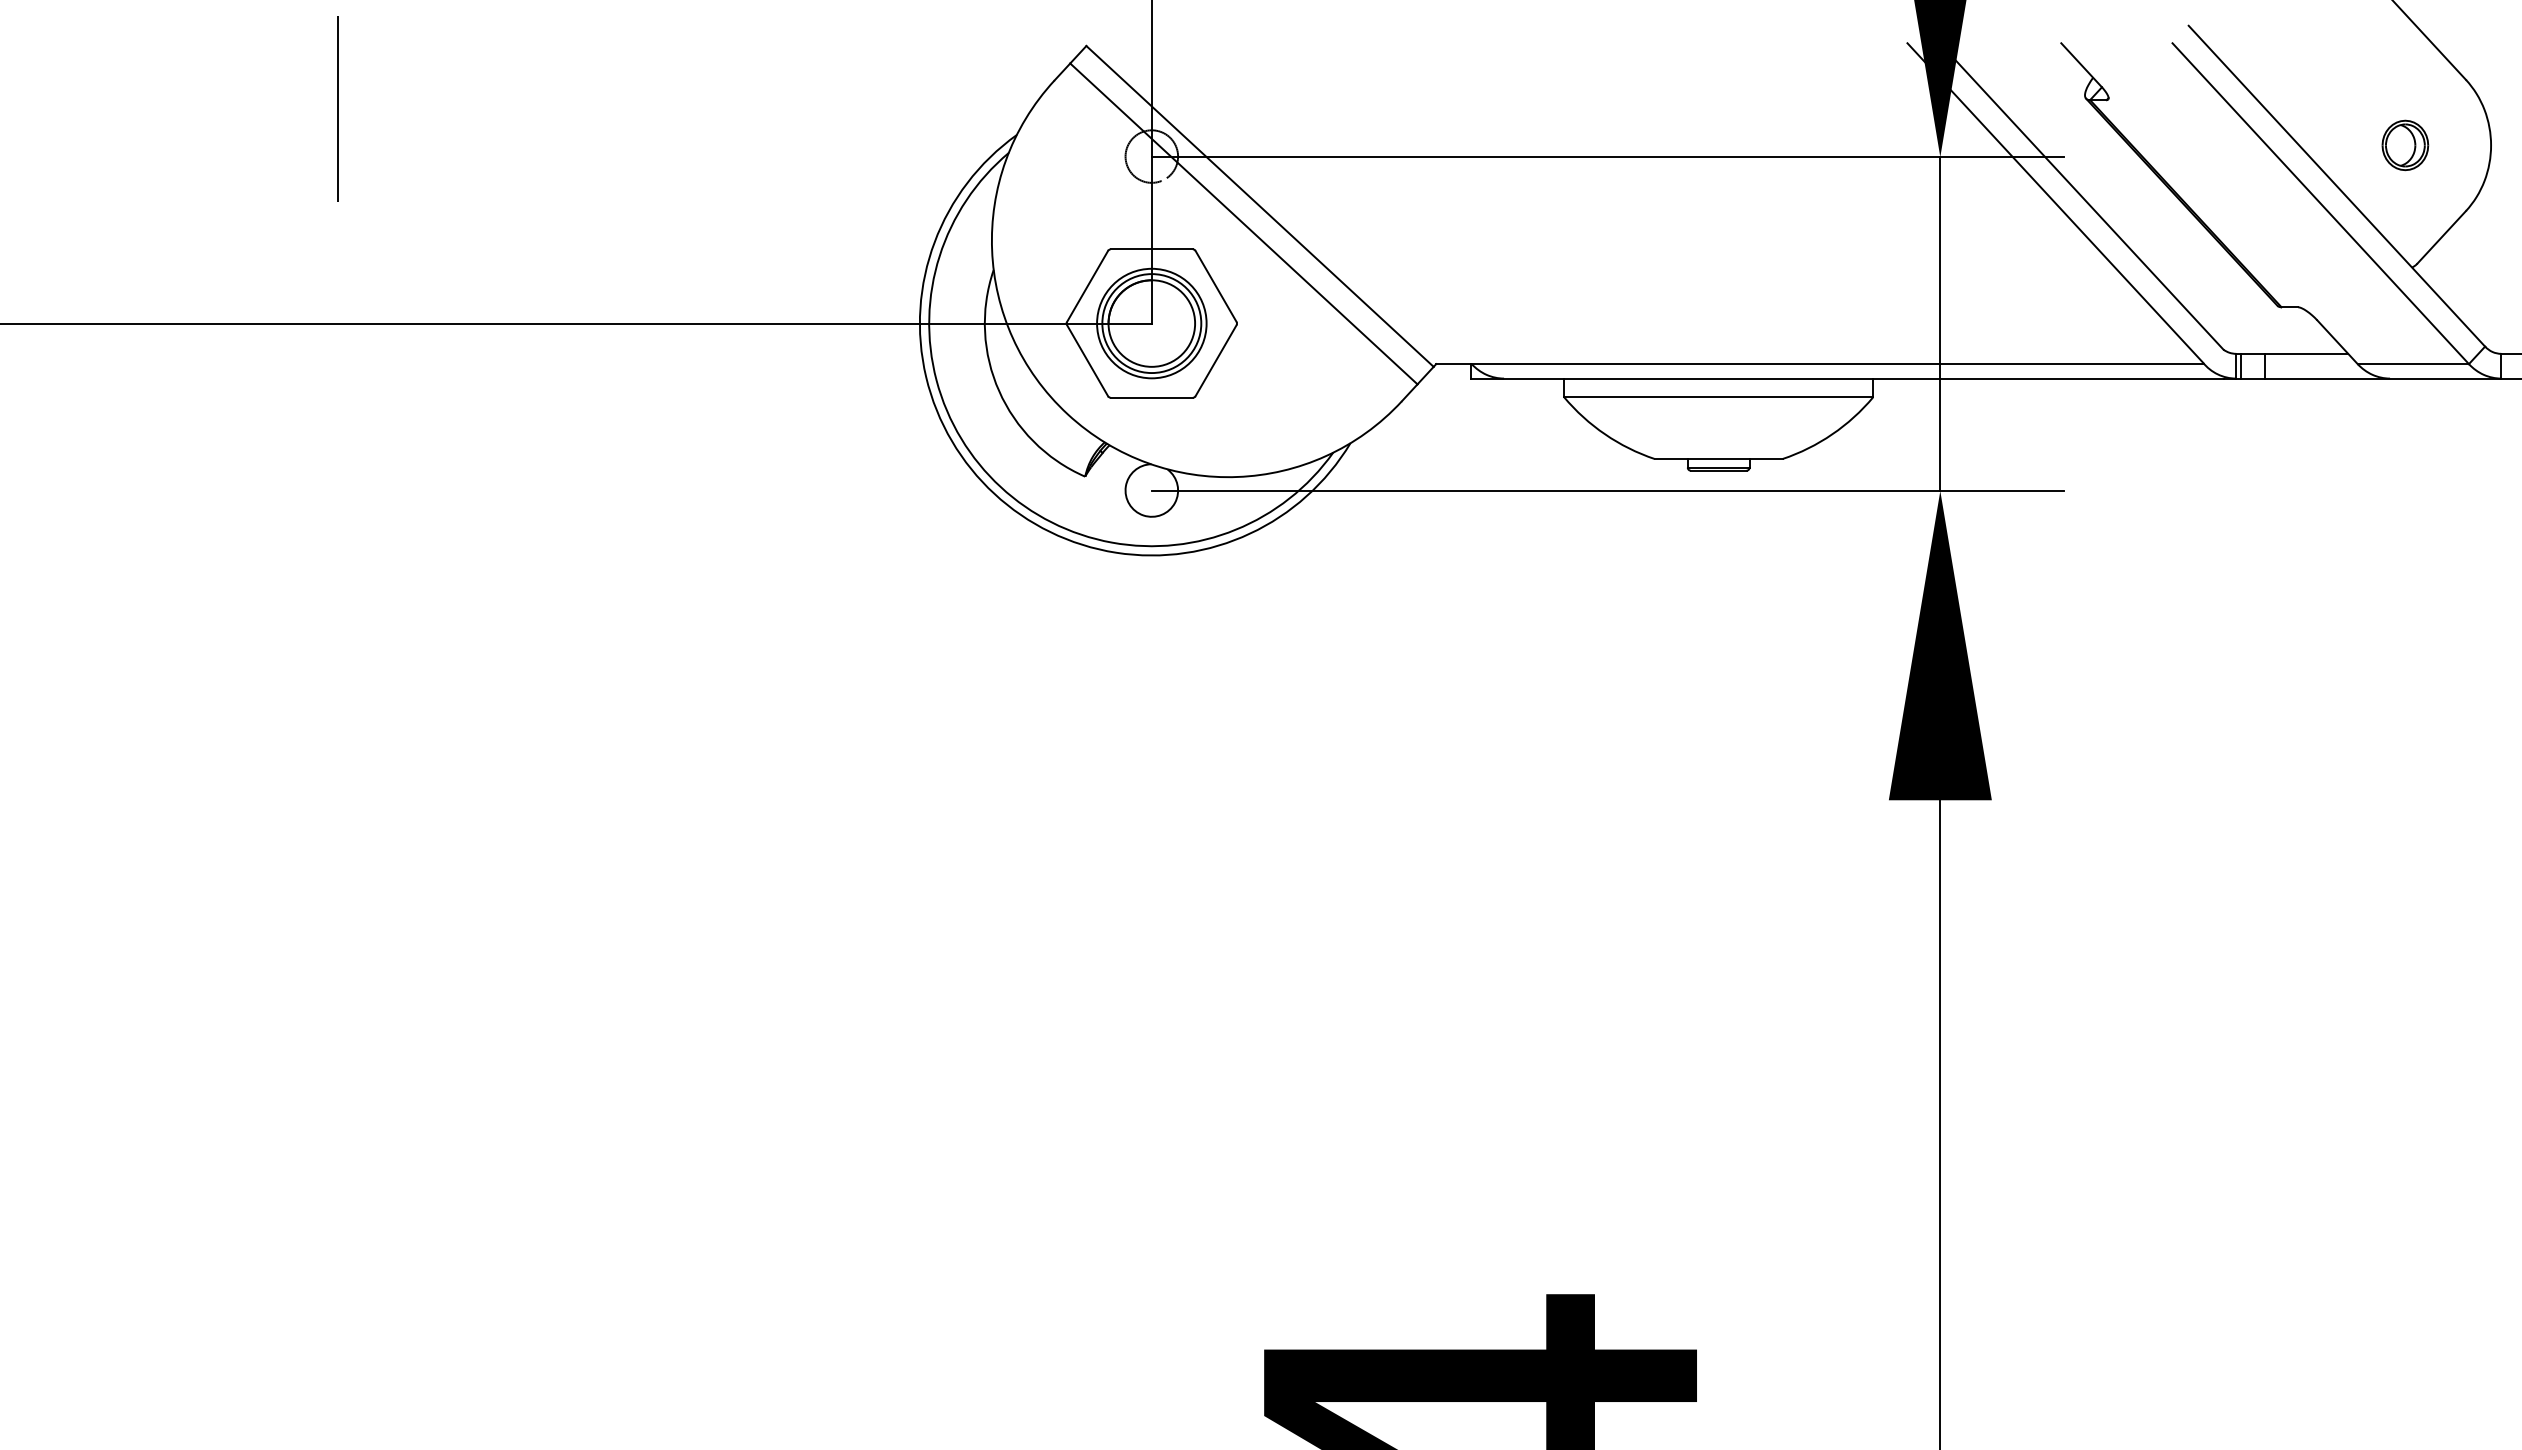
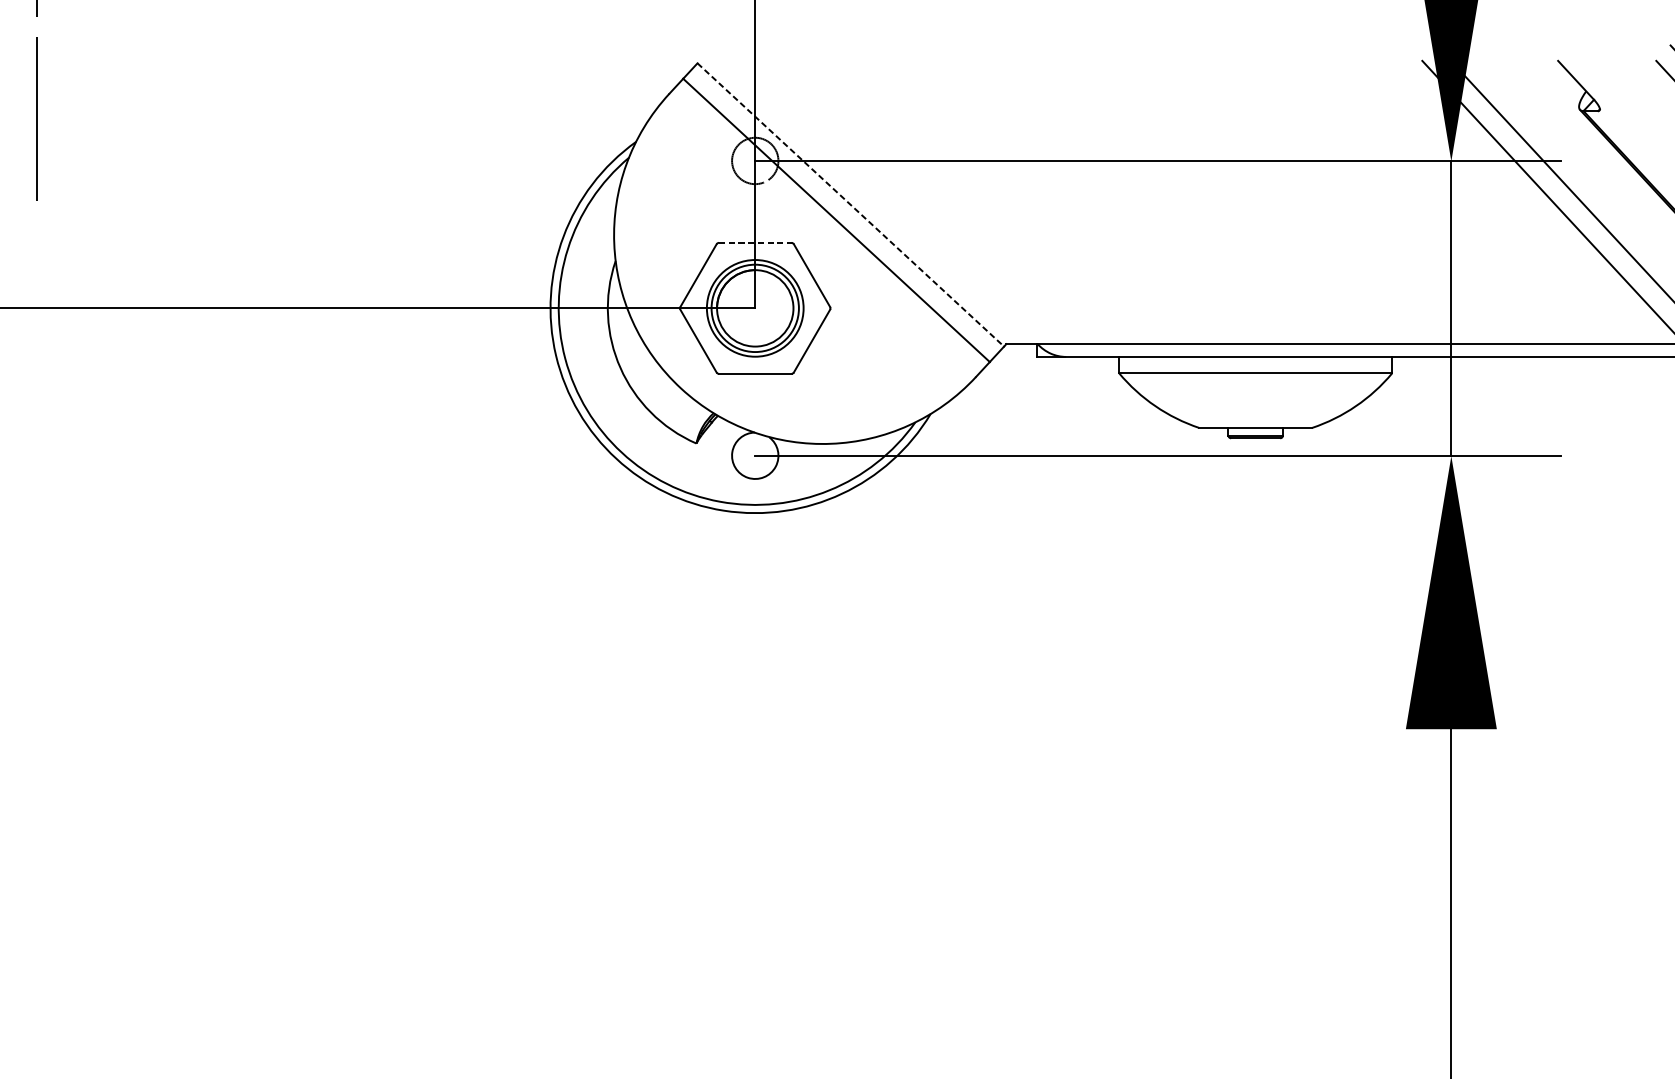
line: (1260, 206) -> (851, 205), solid -> dashed
line: (1152, 249) -> (755, 242), solid -> dashed

